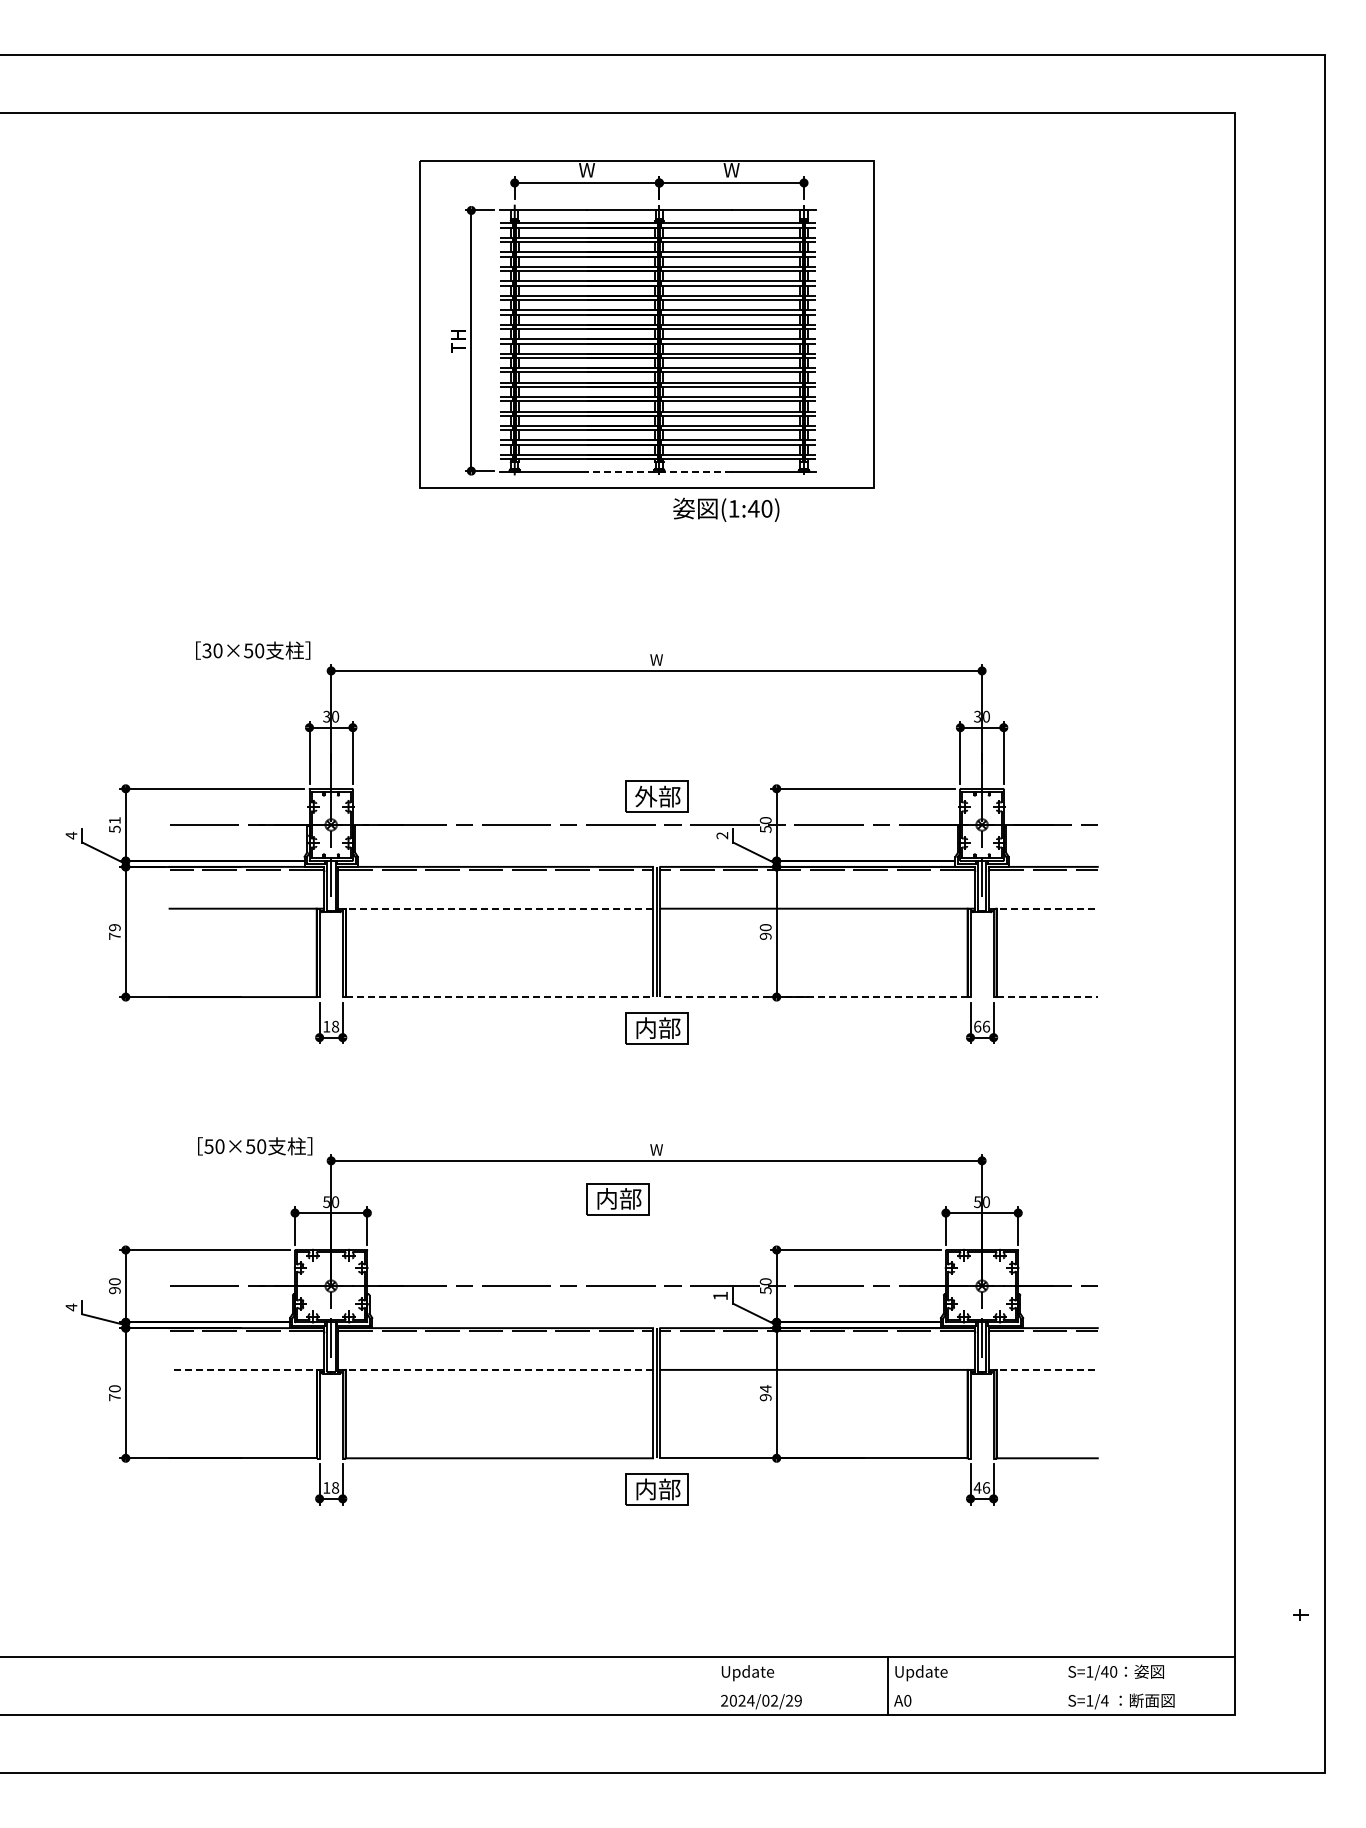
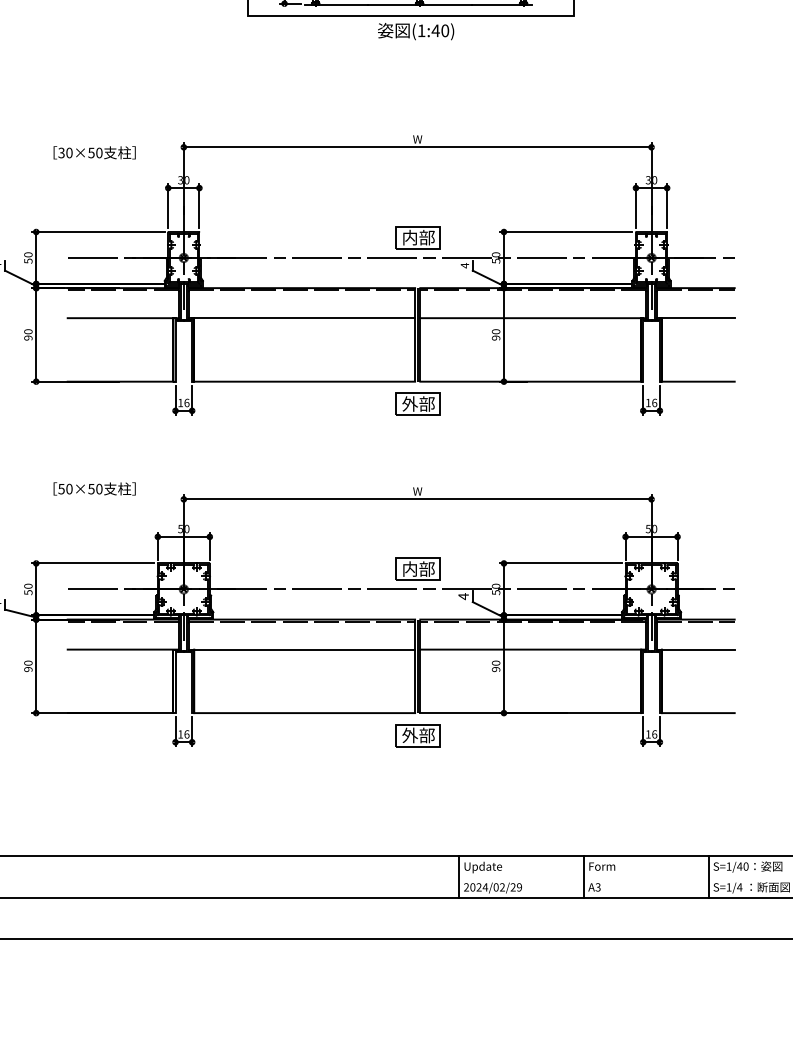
line: (658, 472) -> (419, 4), dashed -> solid
text: (726, 509) -> (416, 31), moved
text: (253, 650) -> (94, 152), moved
text: (646, 796) -> (410, 237), 外部 -> 内部
text: (114, 820) -> (28, 254), 51 -> 50
text: (722, 835) -> (465, 265), 2 -> 4
line: (496, 908) -> (302, 318), dashed -> solid
line: (1044, 908) -> (696, 318), dashed -> solid
text: (114, 931) -> (28, 334), 79 -> 90
line: (499, 997) -> (304, 381), dashed -> solid
line: (813, 997) -> (530, 381), dashed -> solid
line: (1047, 997) -> (698, 381), dashed -> solid
text: (335, 1026) -> (186, 402), 18 -> 16
text: (977, 1026) -> (648, 402), 66 -> 16
text: (646, 1028) -> (410, 404), 内部 -> 外部
text: (255, 1146) -> (94, 489), moved
part: (617, 1199) -> (417, 569), moved
text: (114, 1290) -> (28, 592), 90 -> 50
text: (720, 1296) -> (463, 596), 1 -> 4
line: (246, 1369) -> (122, 649), dashed -> solid
line: (496, 1369) -> (302, 649), dashed -> solid
line: (1044, 1369) -> (696, 649), dashed -> solid
text: (765, 1388) -> (495, 662), 94 -> 90
text: (114, 1397) -> (28, 669), 70 -> 90
text: (335, 1487) -> (186, 734), 18 -> 16
text: (977, 1487) -> (648, 734), 46 -> 16
text: (646, 1489) -> (410, 735), 内部 -> 外部
text: (921, 1673) -> (608, 867), Update -> Form
line: (714, 1686) -> (459, 877), added
line: (1061, 1686) -> (708, 877), added
text: (907, 1700) -> (597, 887), A0 -> A3

